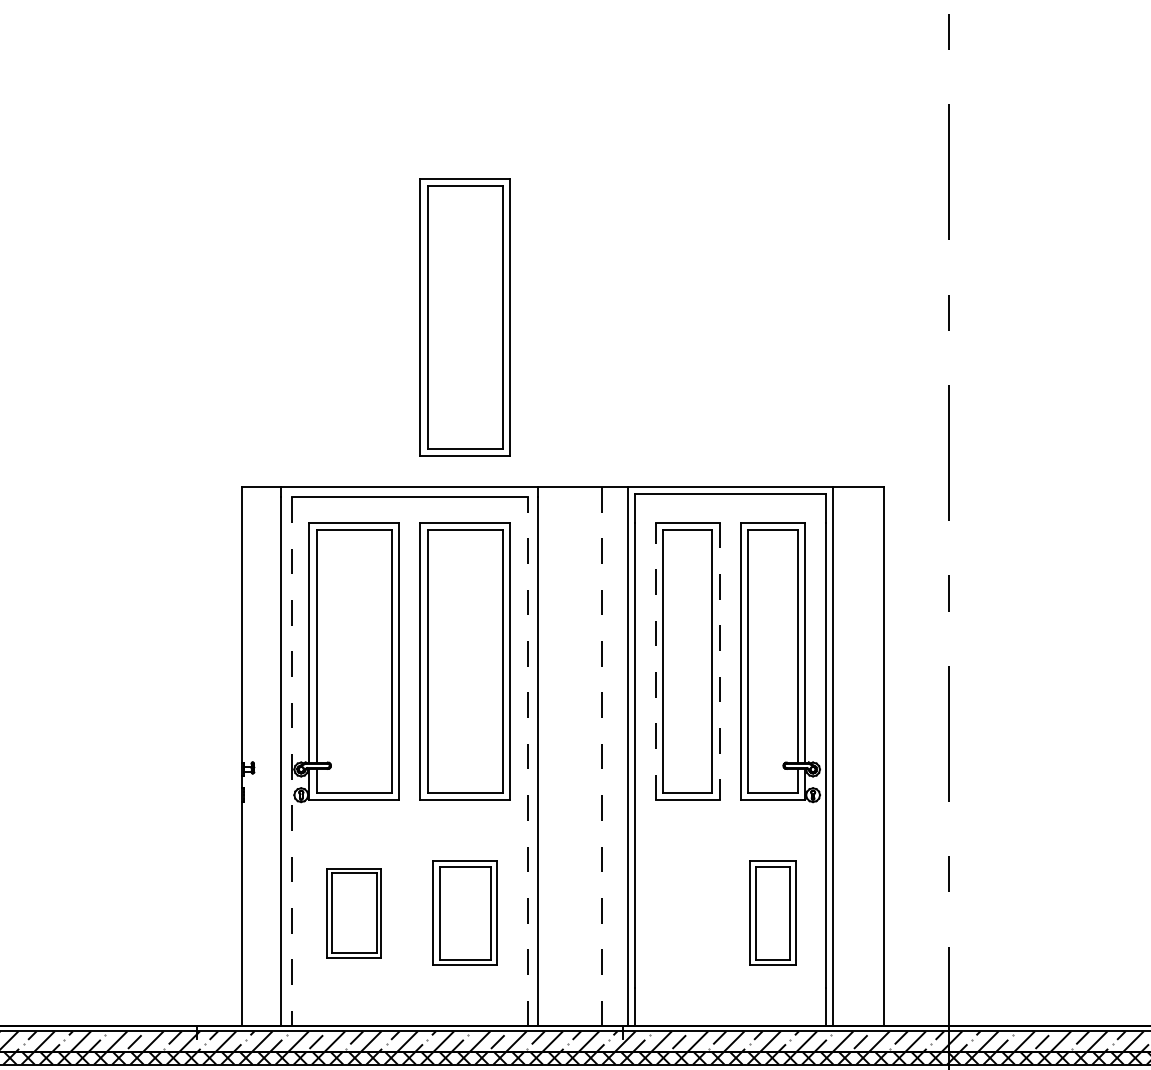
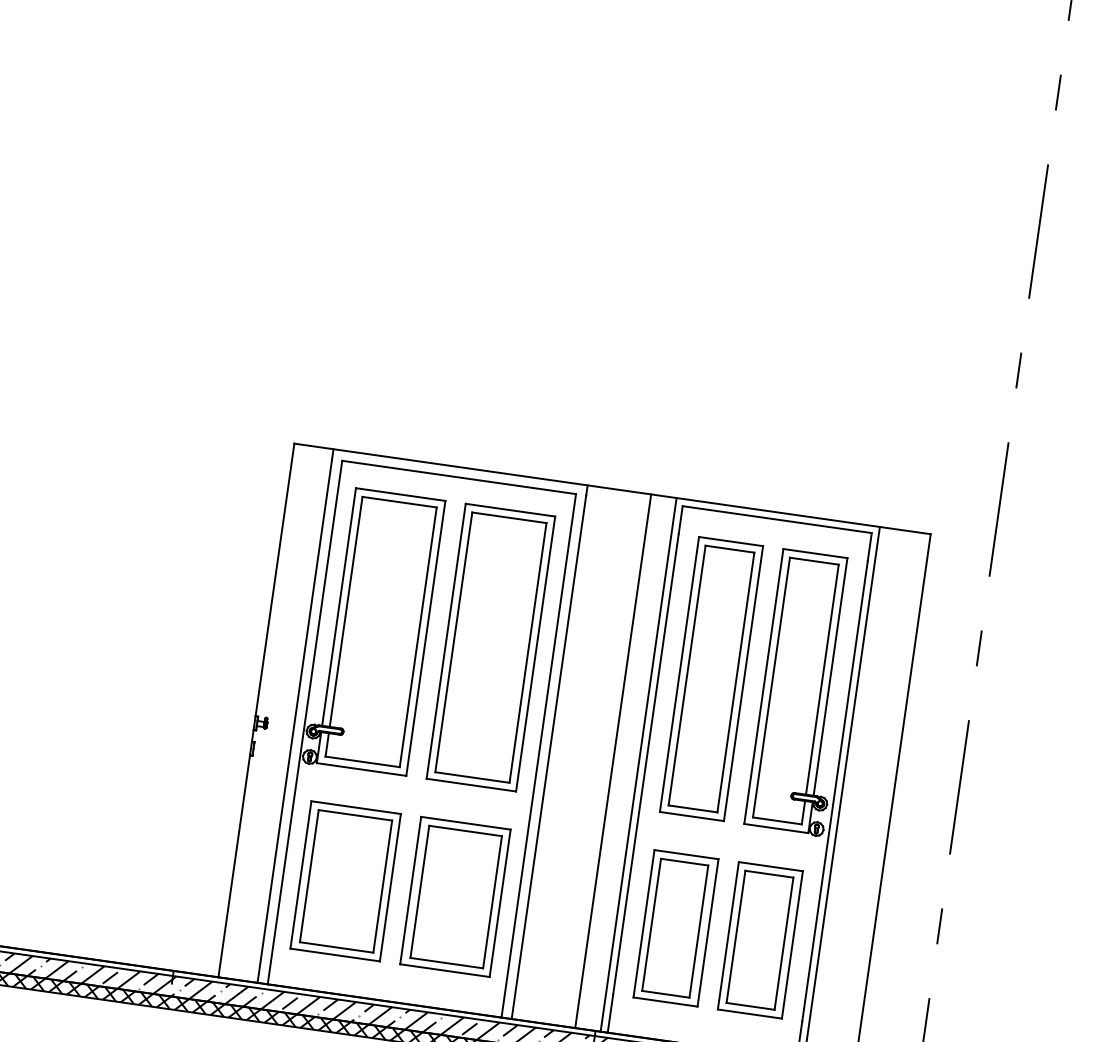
part: (464, 317) -> (538, 307), removed
line: (655, 661) -> (679, 674), dashed -> solid
line: (720, 661) -> (743, 683), dashed -> solid
line: (602, 756) -> (613, 761), dashed -> solid
line: (527, 761) -> (538, 755), dashed -> solid
line: (291, 762) -> (304, 723), dashed -> solid
part: (353, 913) -> (344, 881), size x1.67
part: (464, 913) -> (454, 897), size x1.43
part: (687, 913) -> (675, 928), added
part: (772, 913) -> (759, 940), size x1.43

